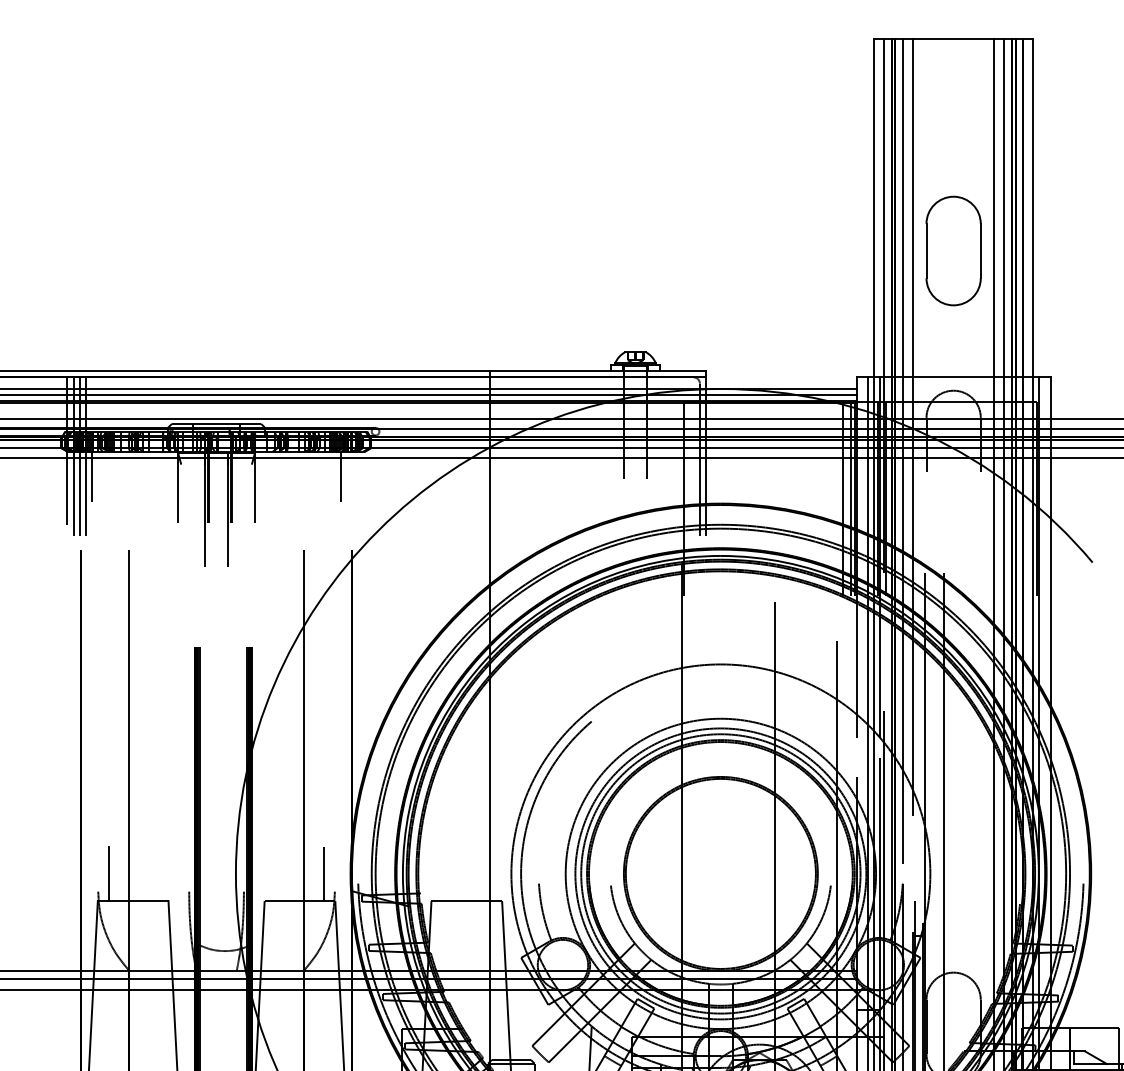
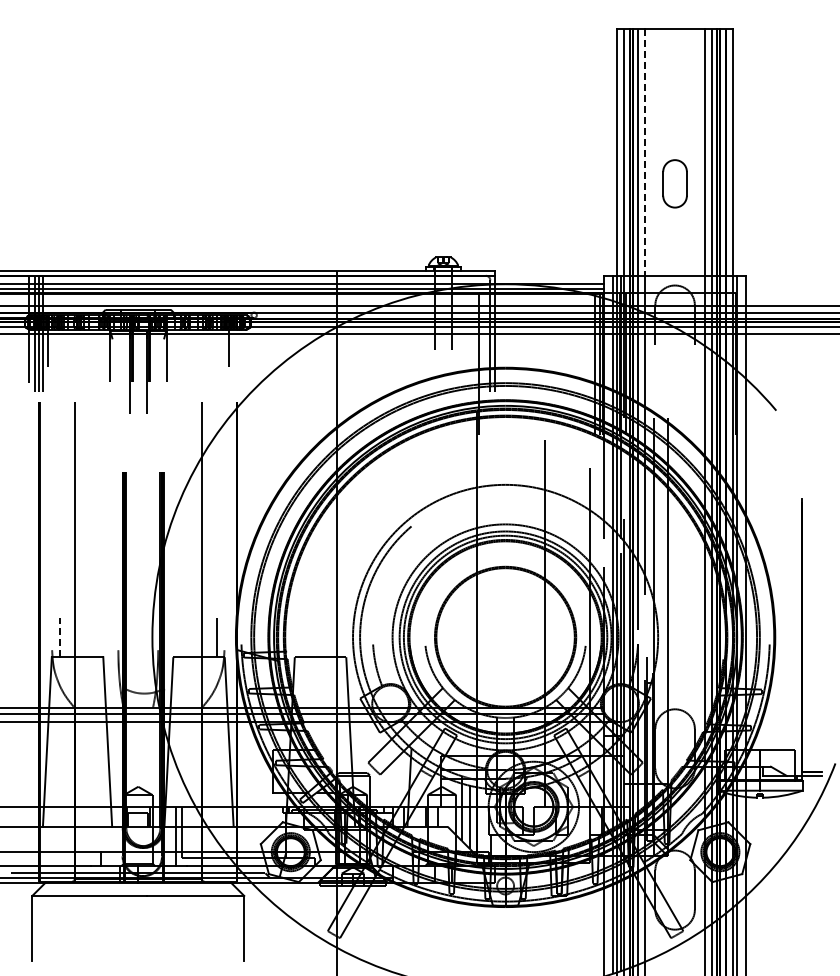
line: (912, 209) -> (645, 153), solid -> dashed
part: (952, 250) -> (674, 183), size x0.6
line: (108, 874) -> (59, 637), solid -> dashed

